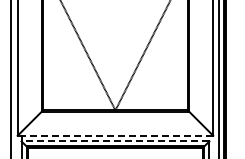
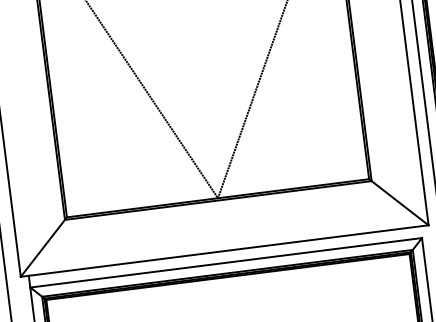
line: (115, 135) -> (224, 250), dashed -> solid
line: (115, 141) -> (226, 262), dashed -> solid

